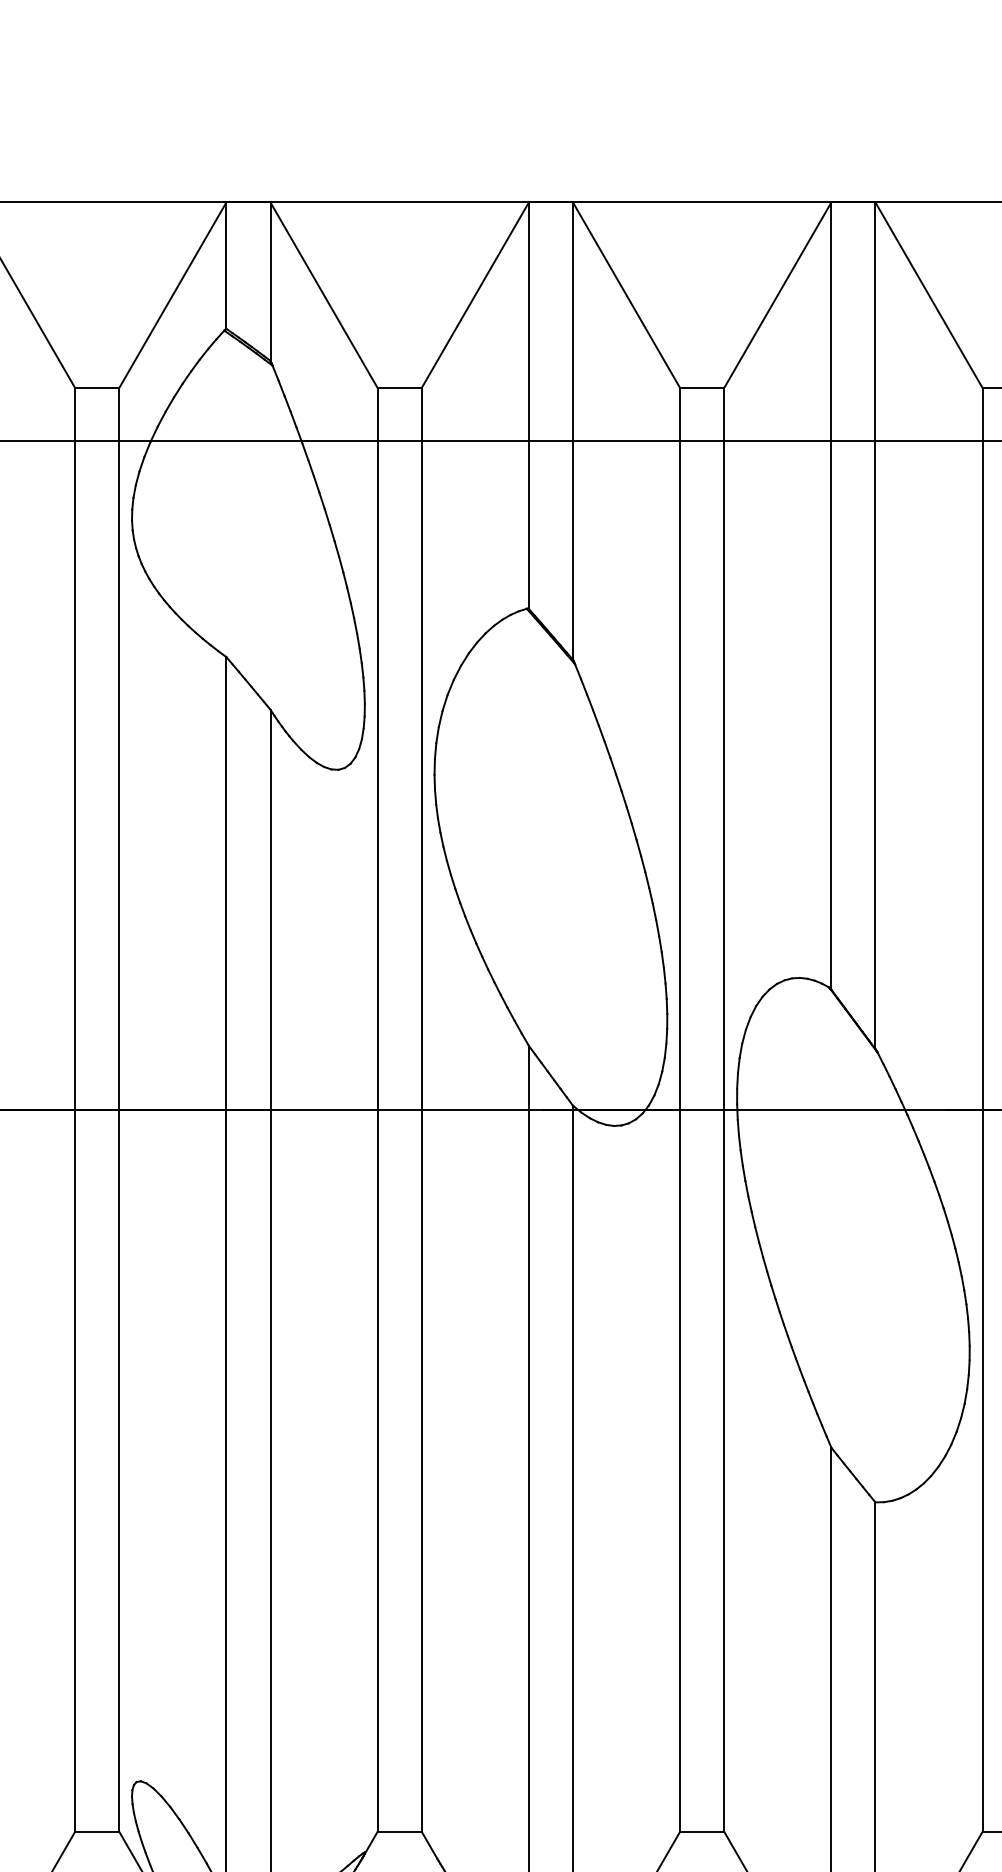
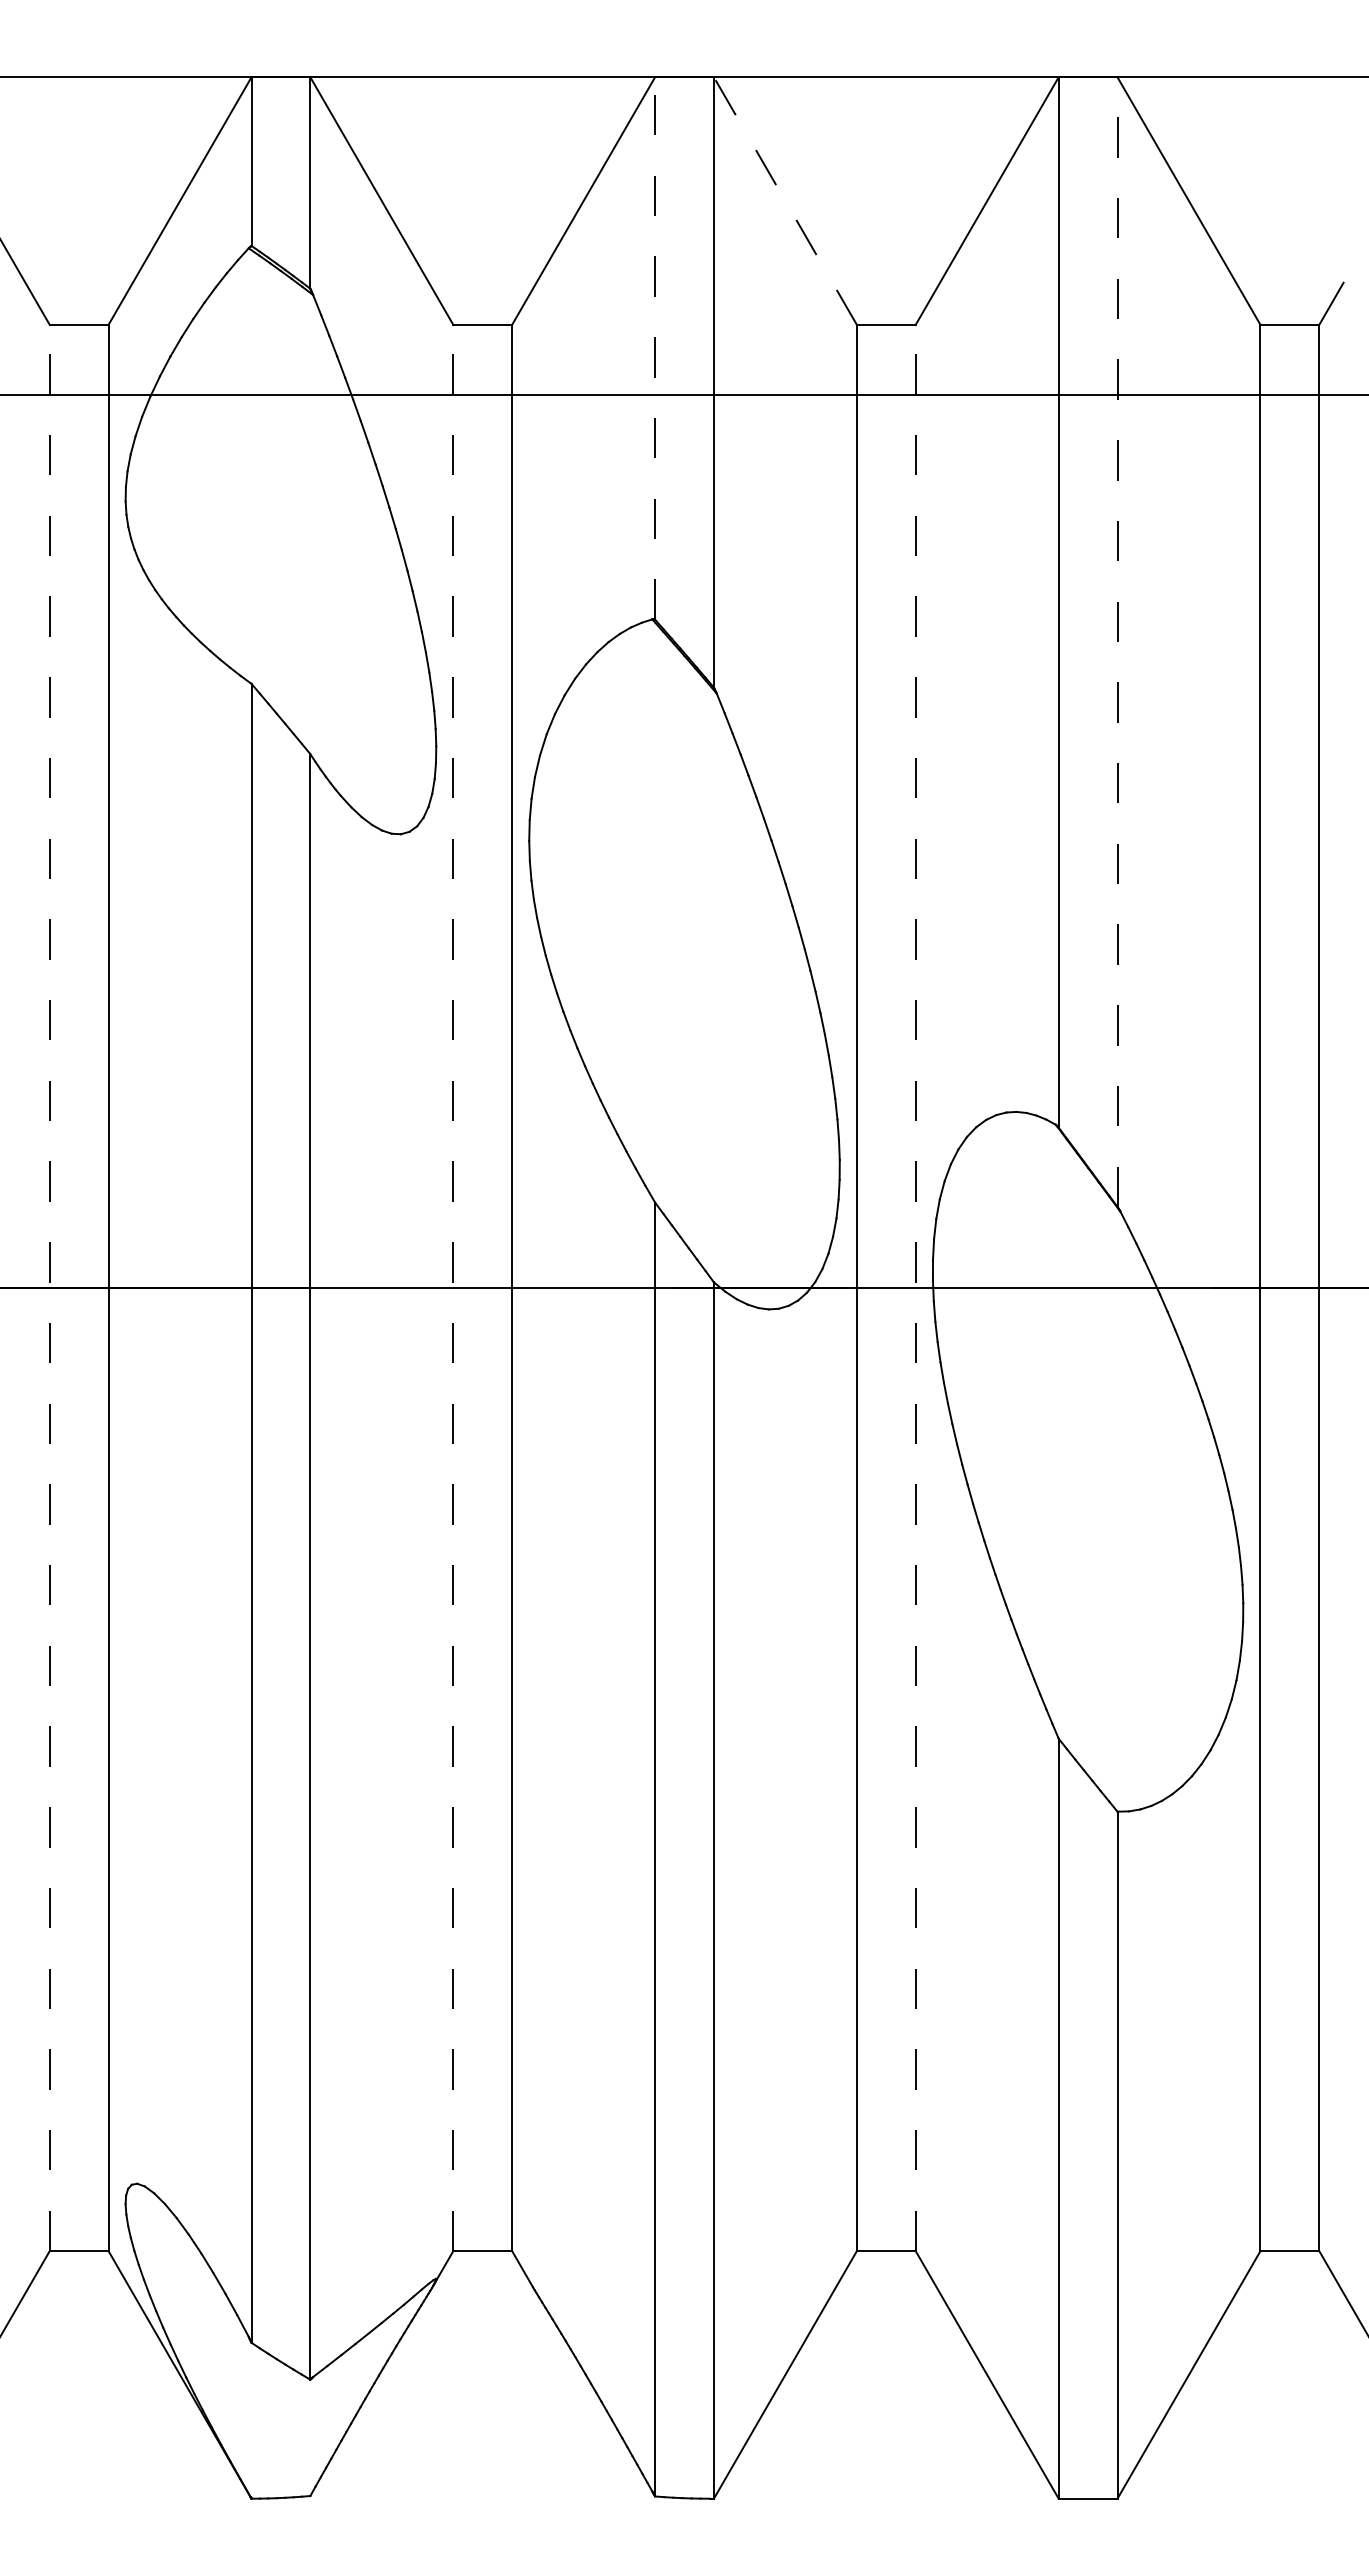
line: (626, 295) -> (785, 201), solid -> dashed
line: (529, 405) -> (655, 347), solid -> dashed
line: (875, 626) -> (1117, 642), solid -> dashed
line: (74, 1109) -> (49, 1287), solid -> dashed
line: (377, 1109) -> (453, 1287), solid -> dashed
line: (724, 1109) -> (915, 1287), solid -> dashed

